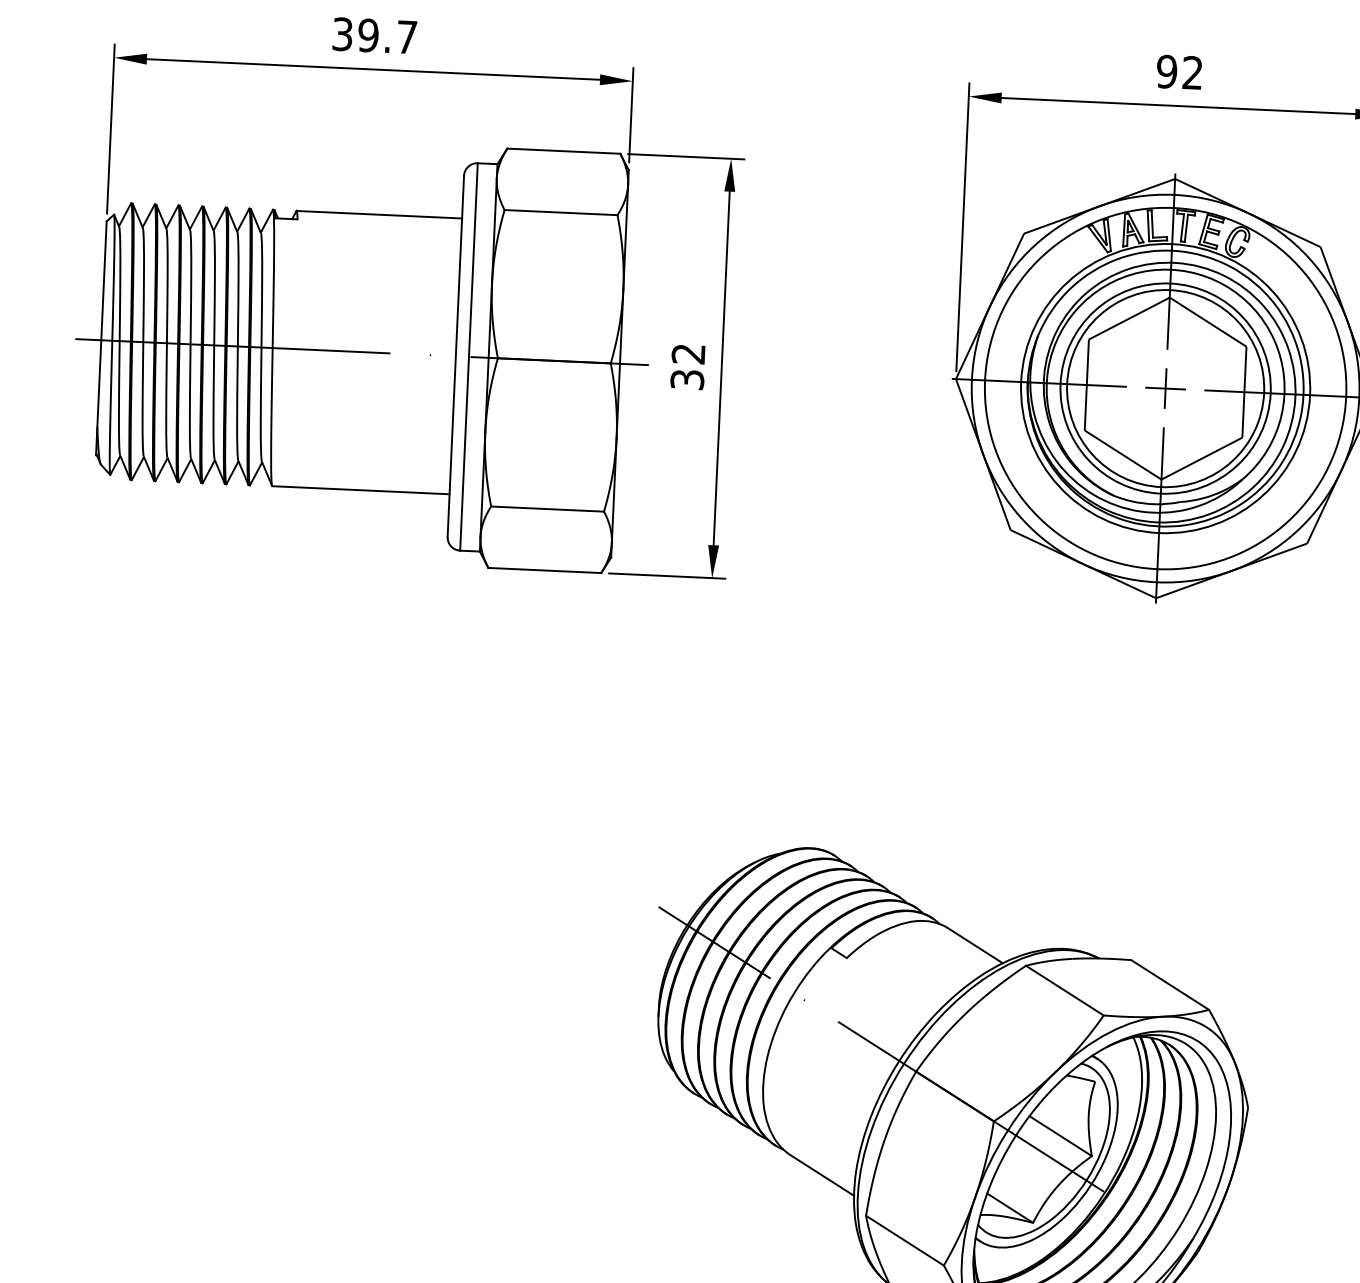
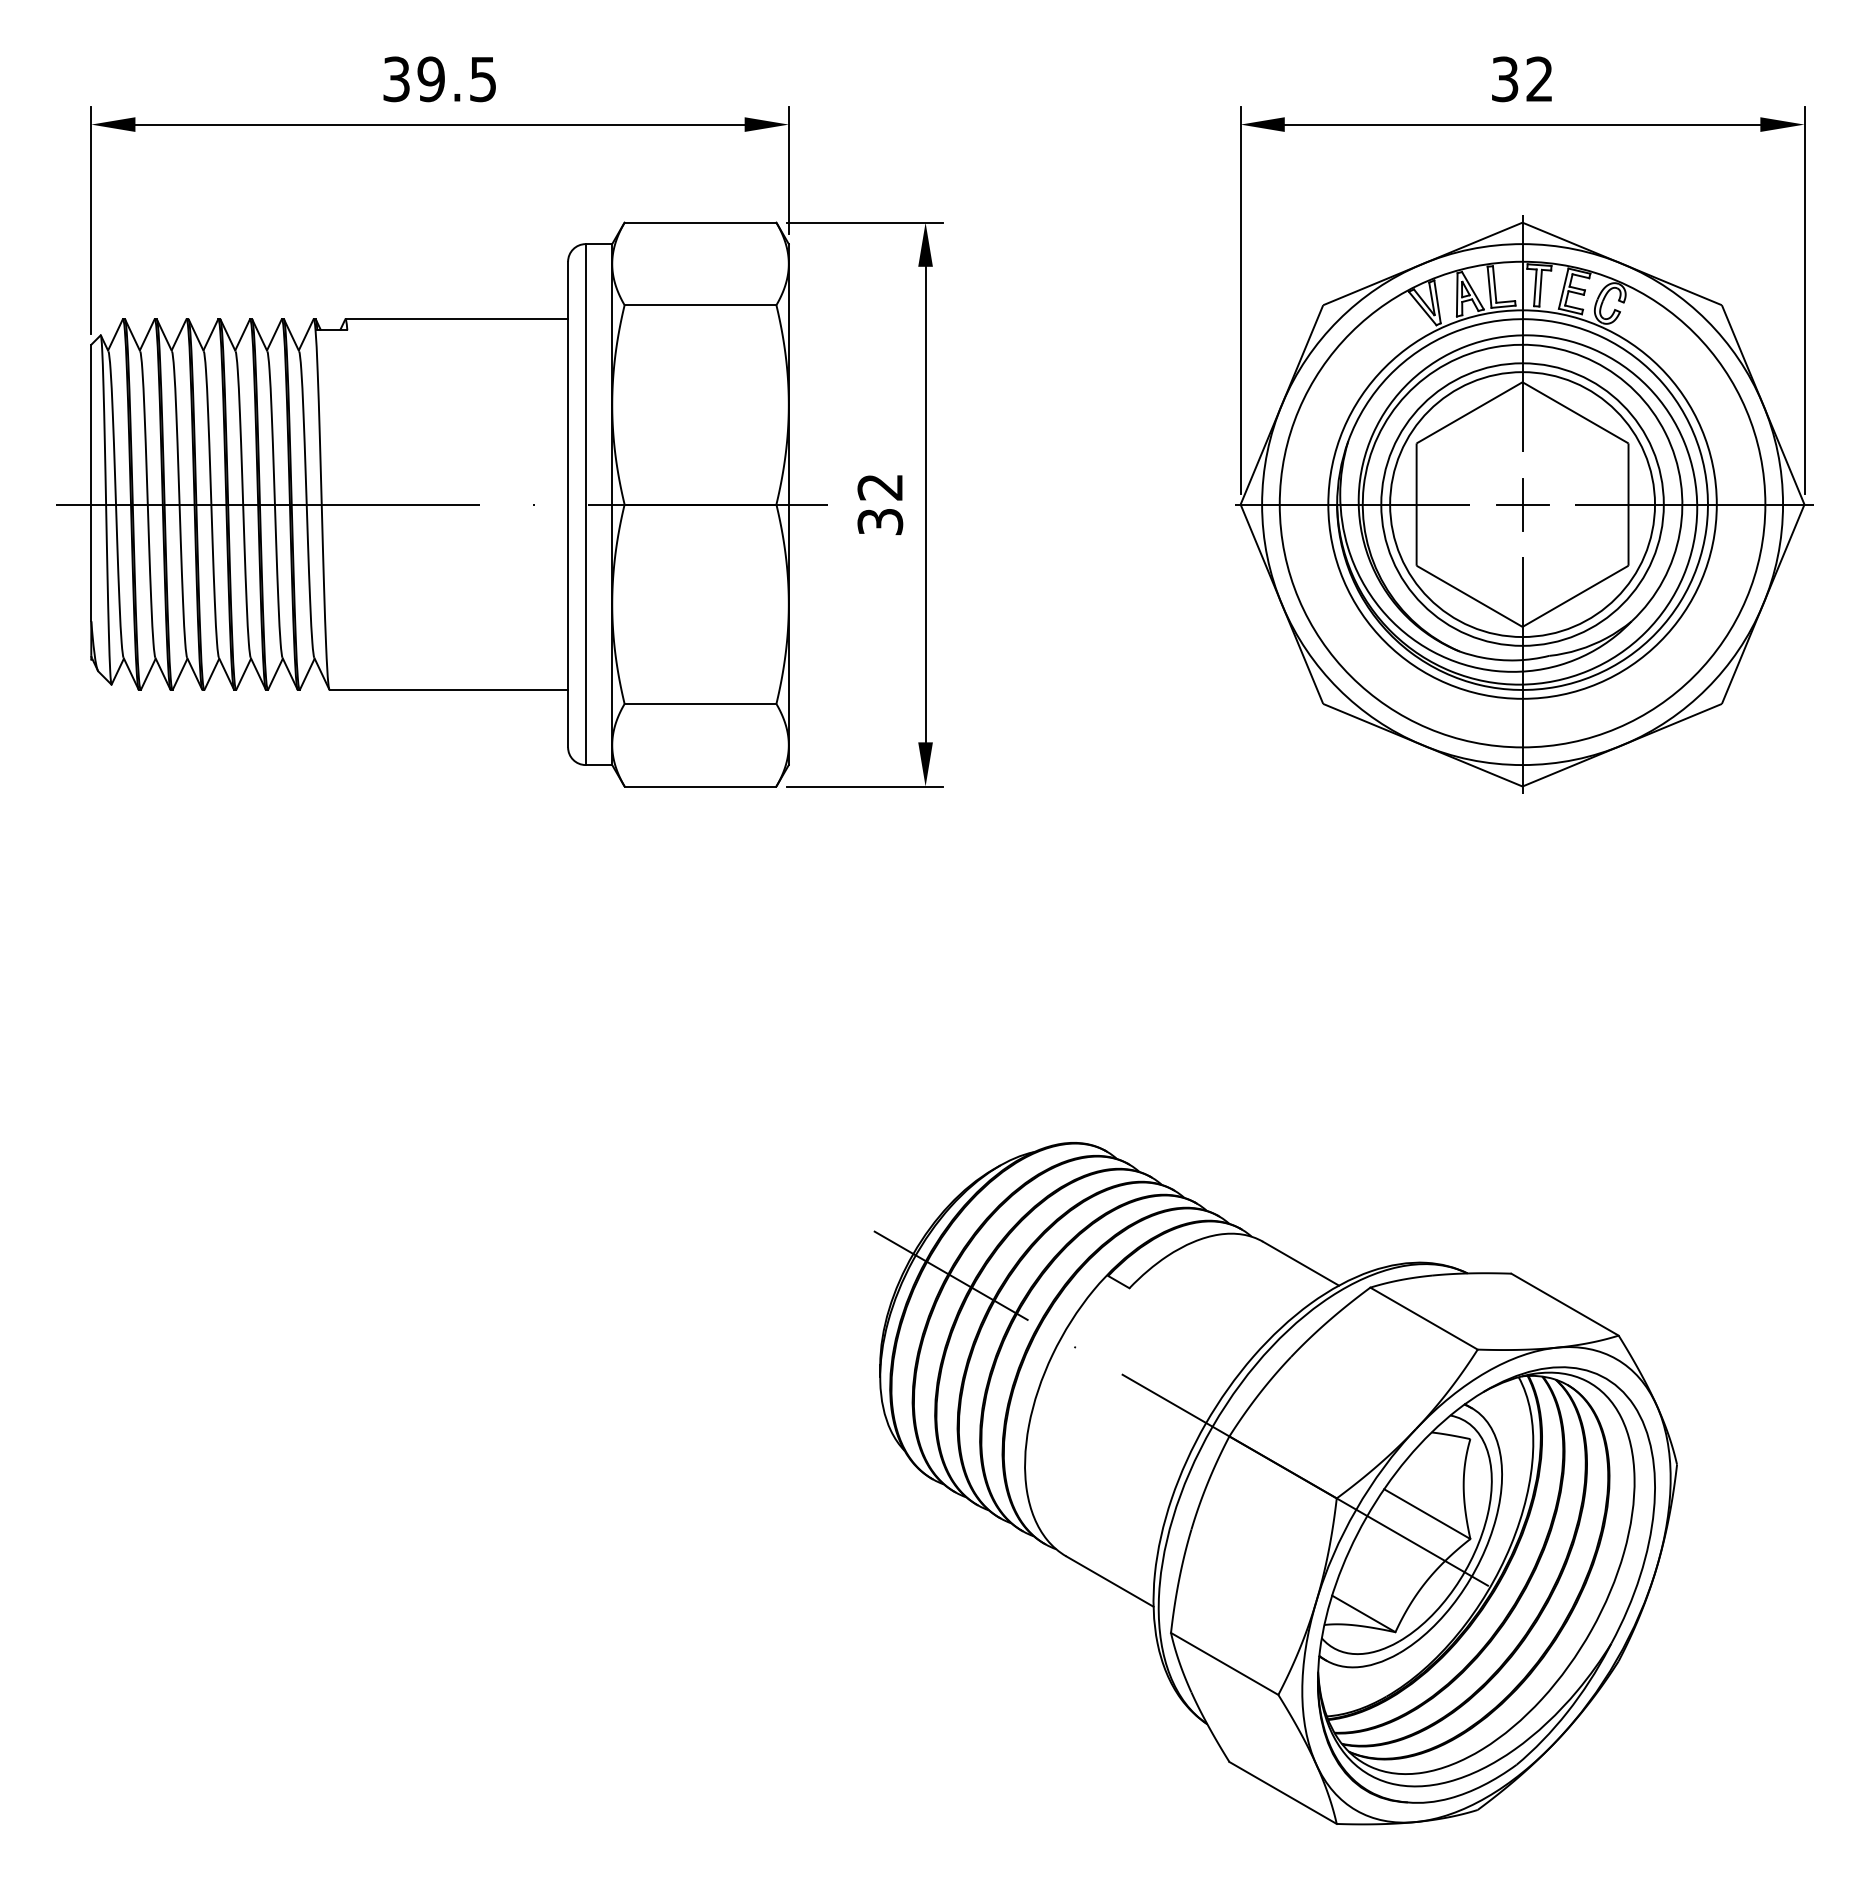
text: (406, 37) -> (482, 79), 39.7 -> 39.5
text: (1166, 71) -> (1504, 79), 92 -> 32

